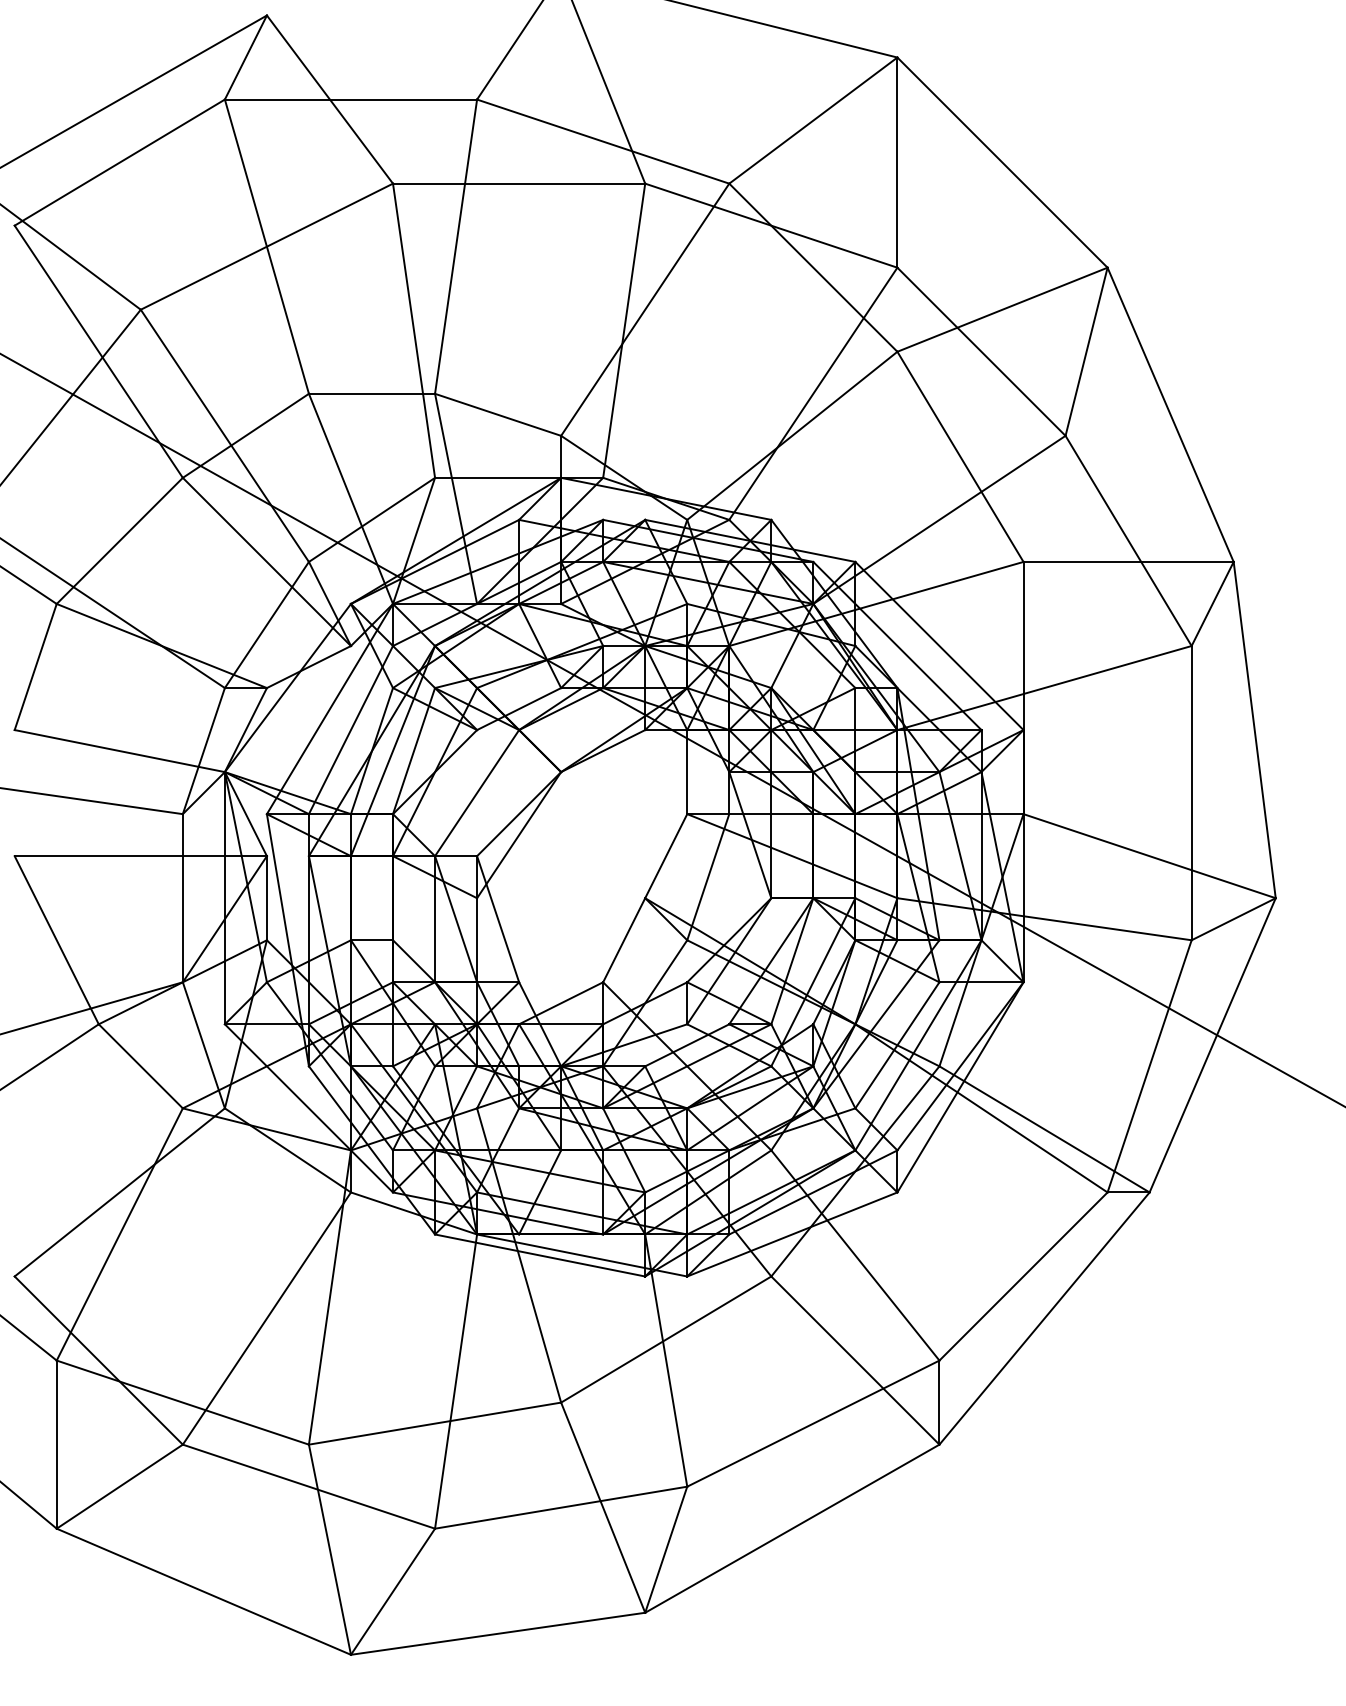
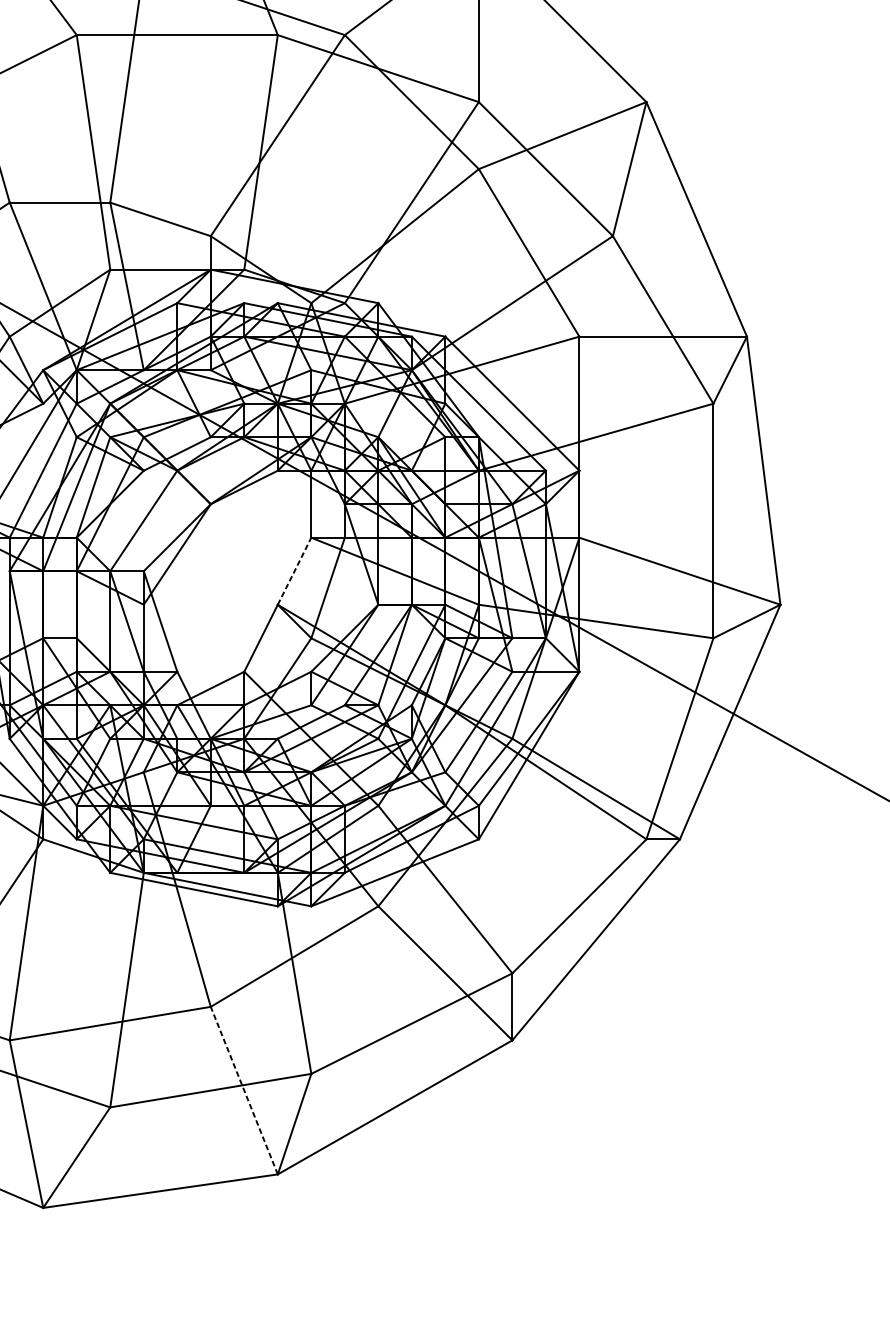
line: (666, 855) -> (294, 570), solid -> dashed
line: (602, 1507) -> (243, 1090), solid -> dashed

